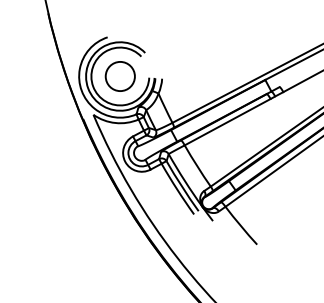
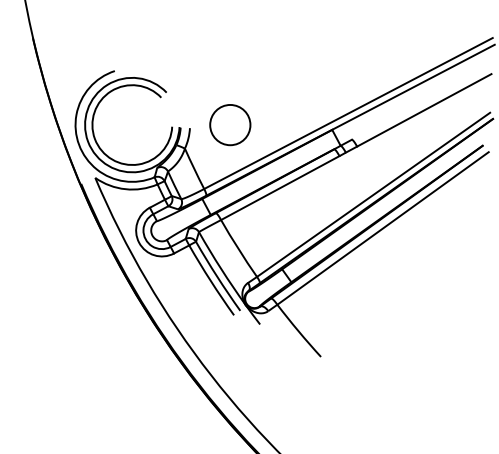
circle: (120, 76) -> (230, 125), moved

